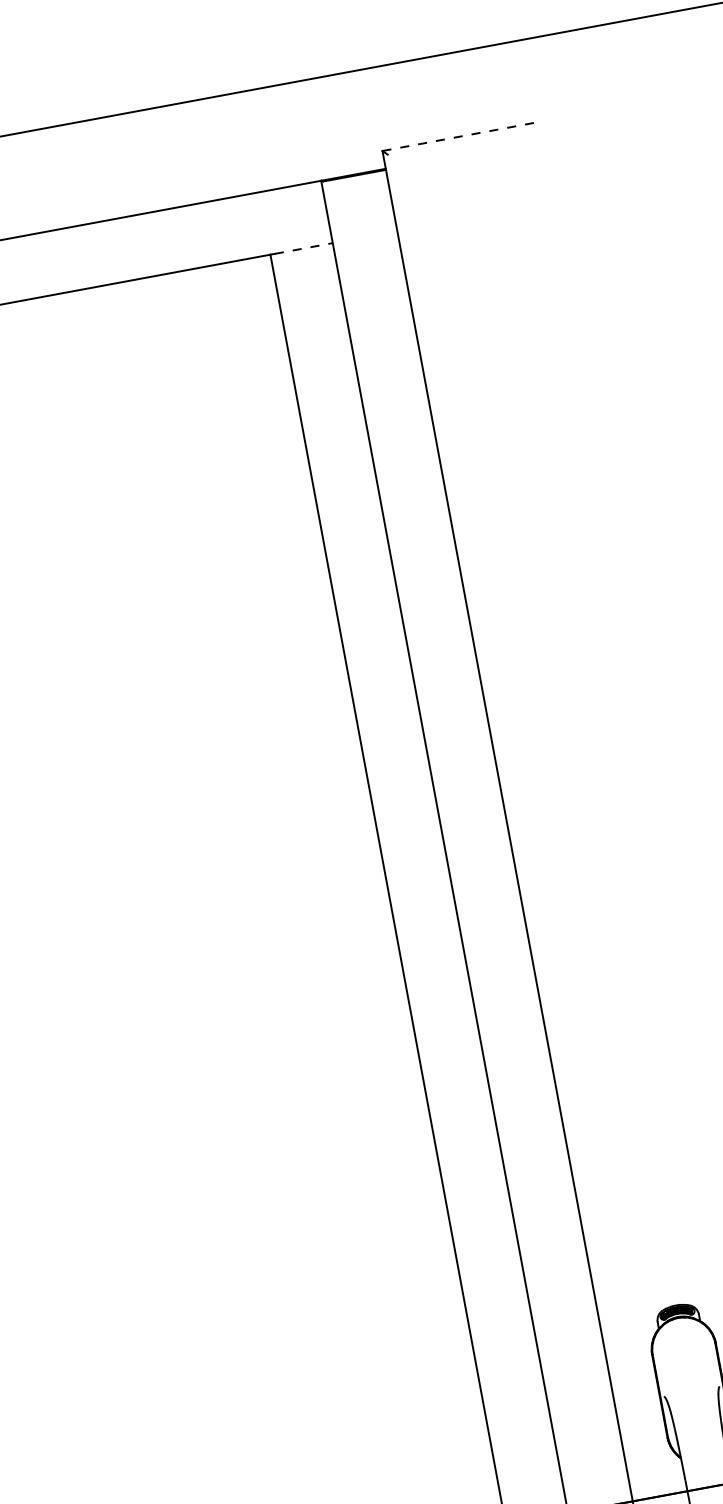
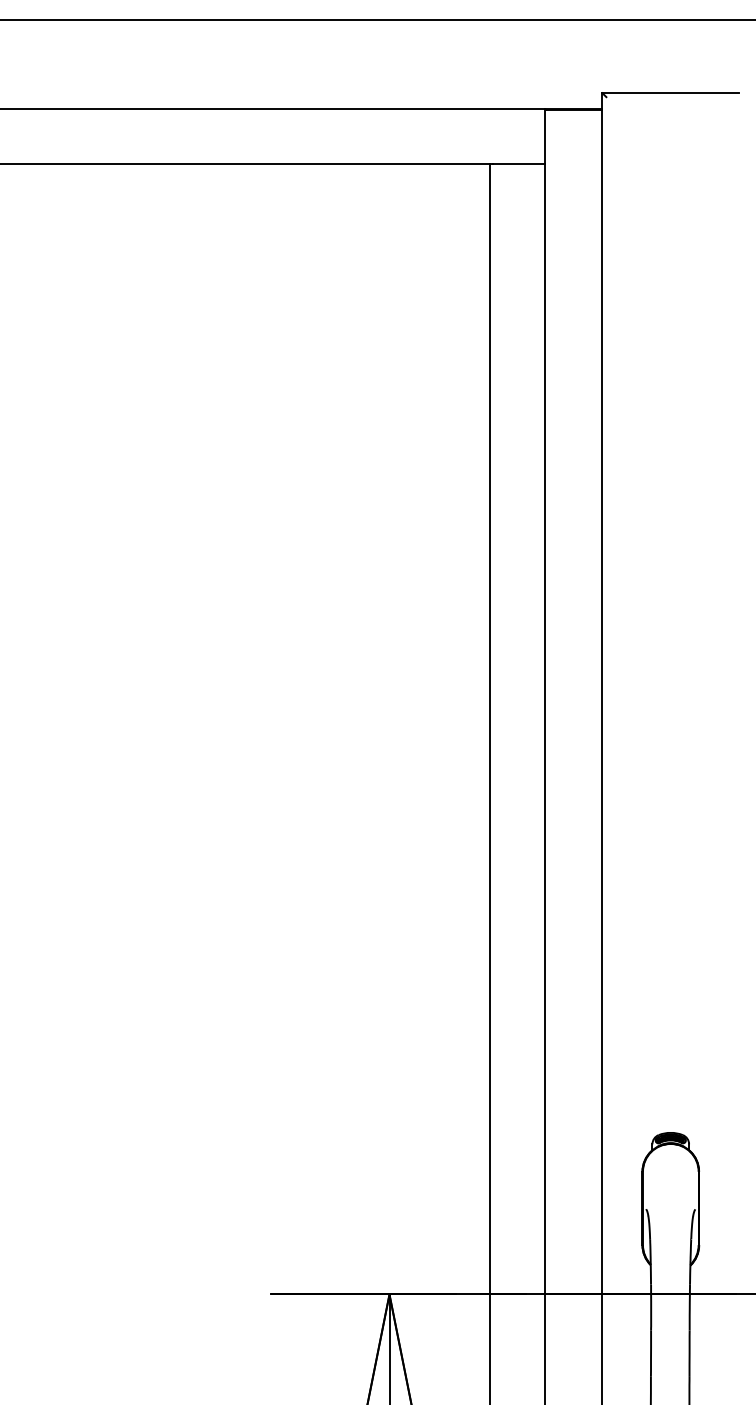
line: (460, 137) -> (671, 93), dashed -> solid
line: (304, 248) -> (519, 164), dashed -> solid

